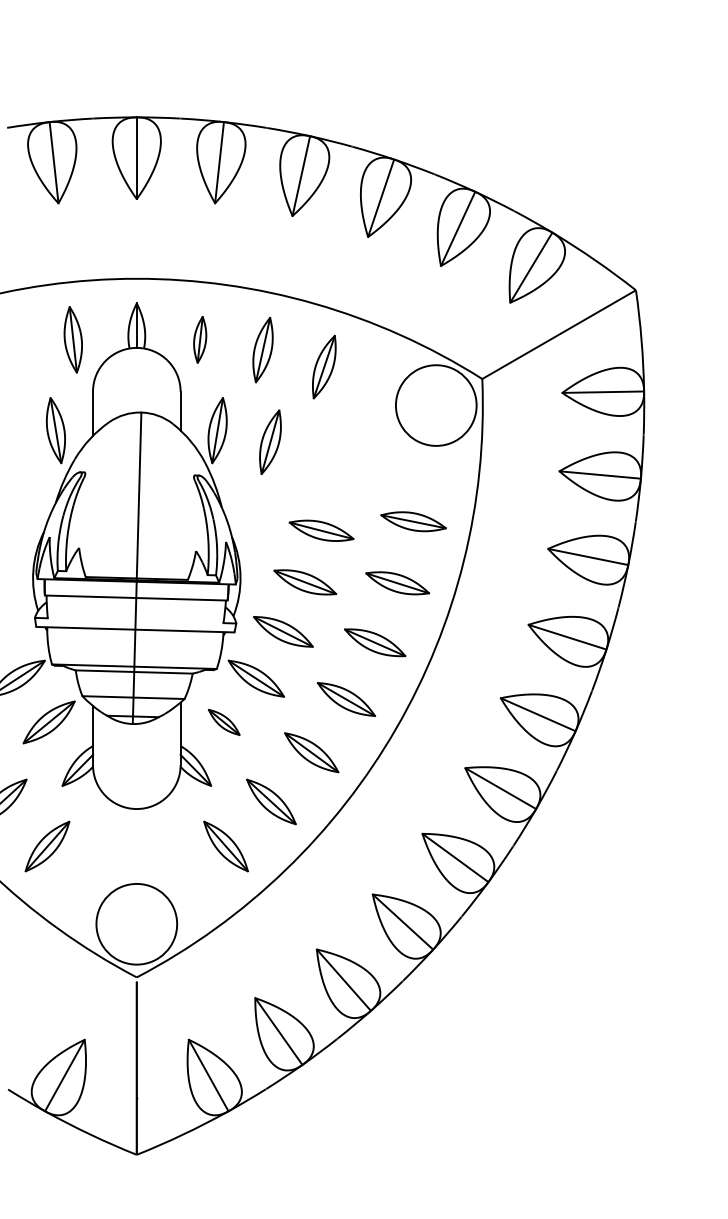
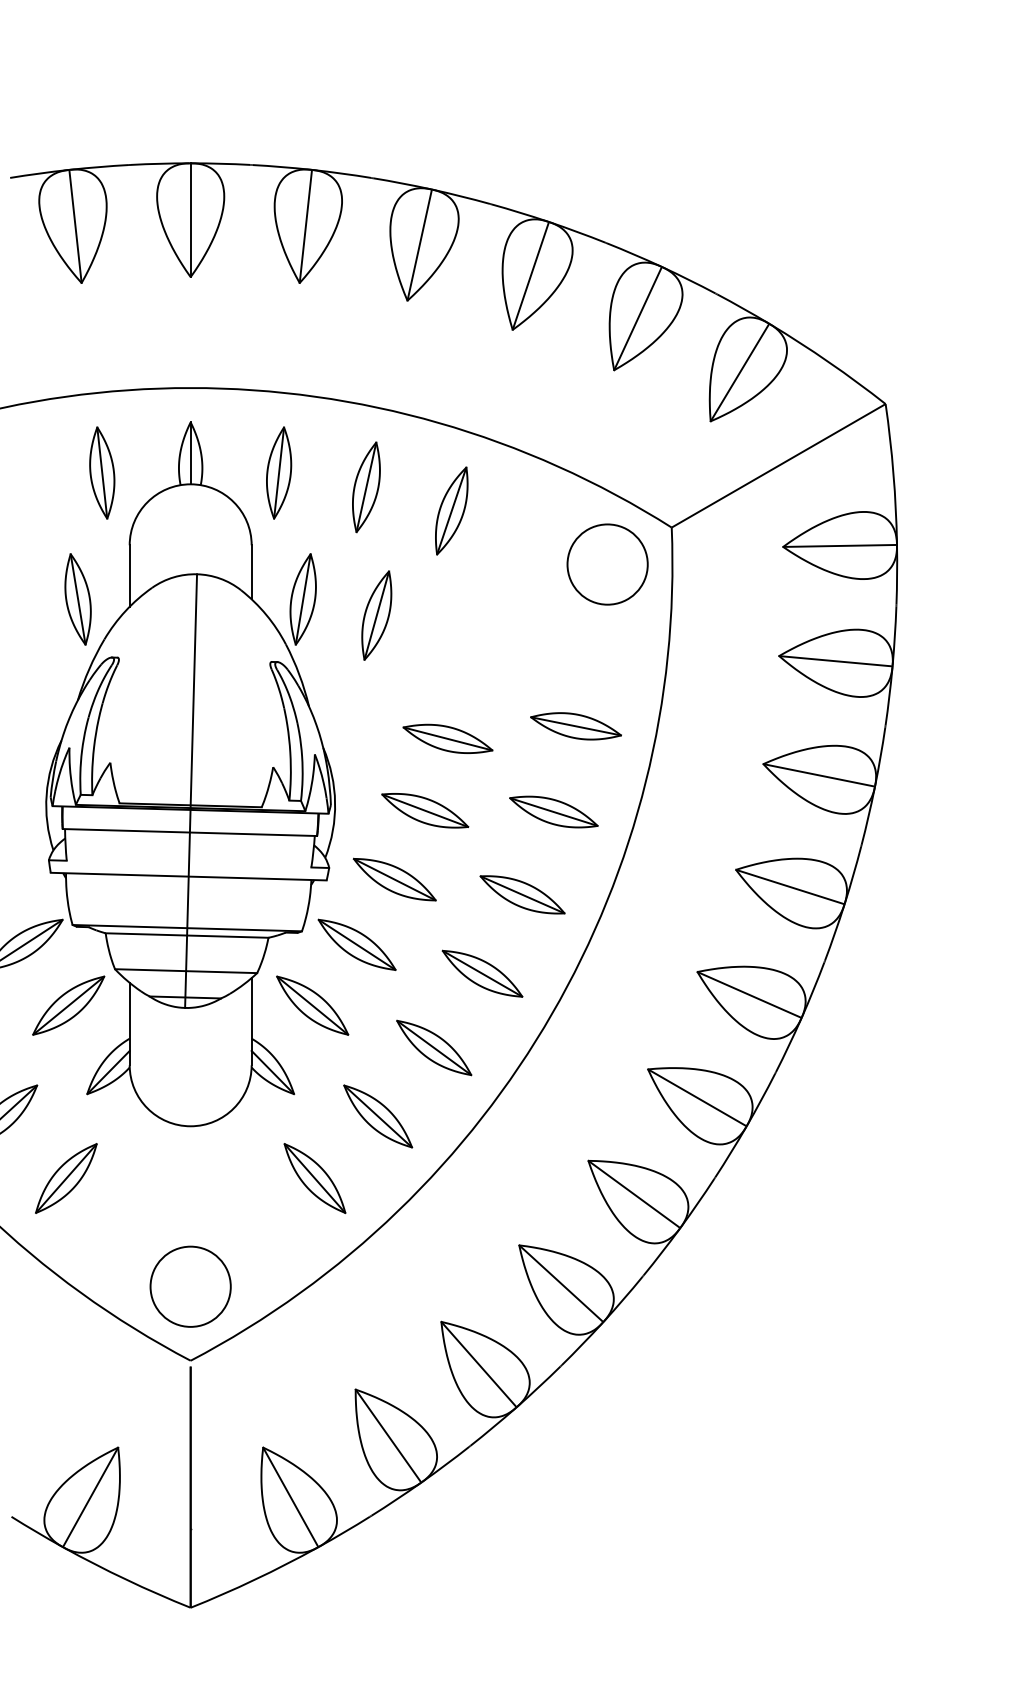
part: (199, 339) -> (277, 472), size x1.43
circle: (436, 405) -> (607, 564), size x0.71
part: (223, 722) -> (311, 1005), size x1.67
circle: (136, 924) -> (190, 1287), size x0.71

